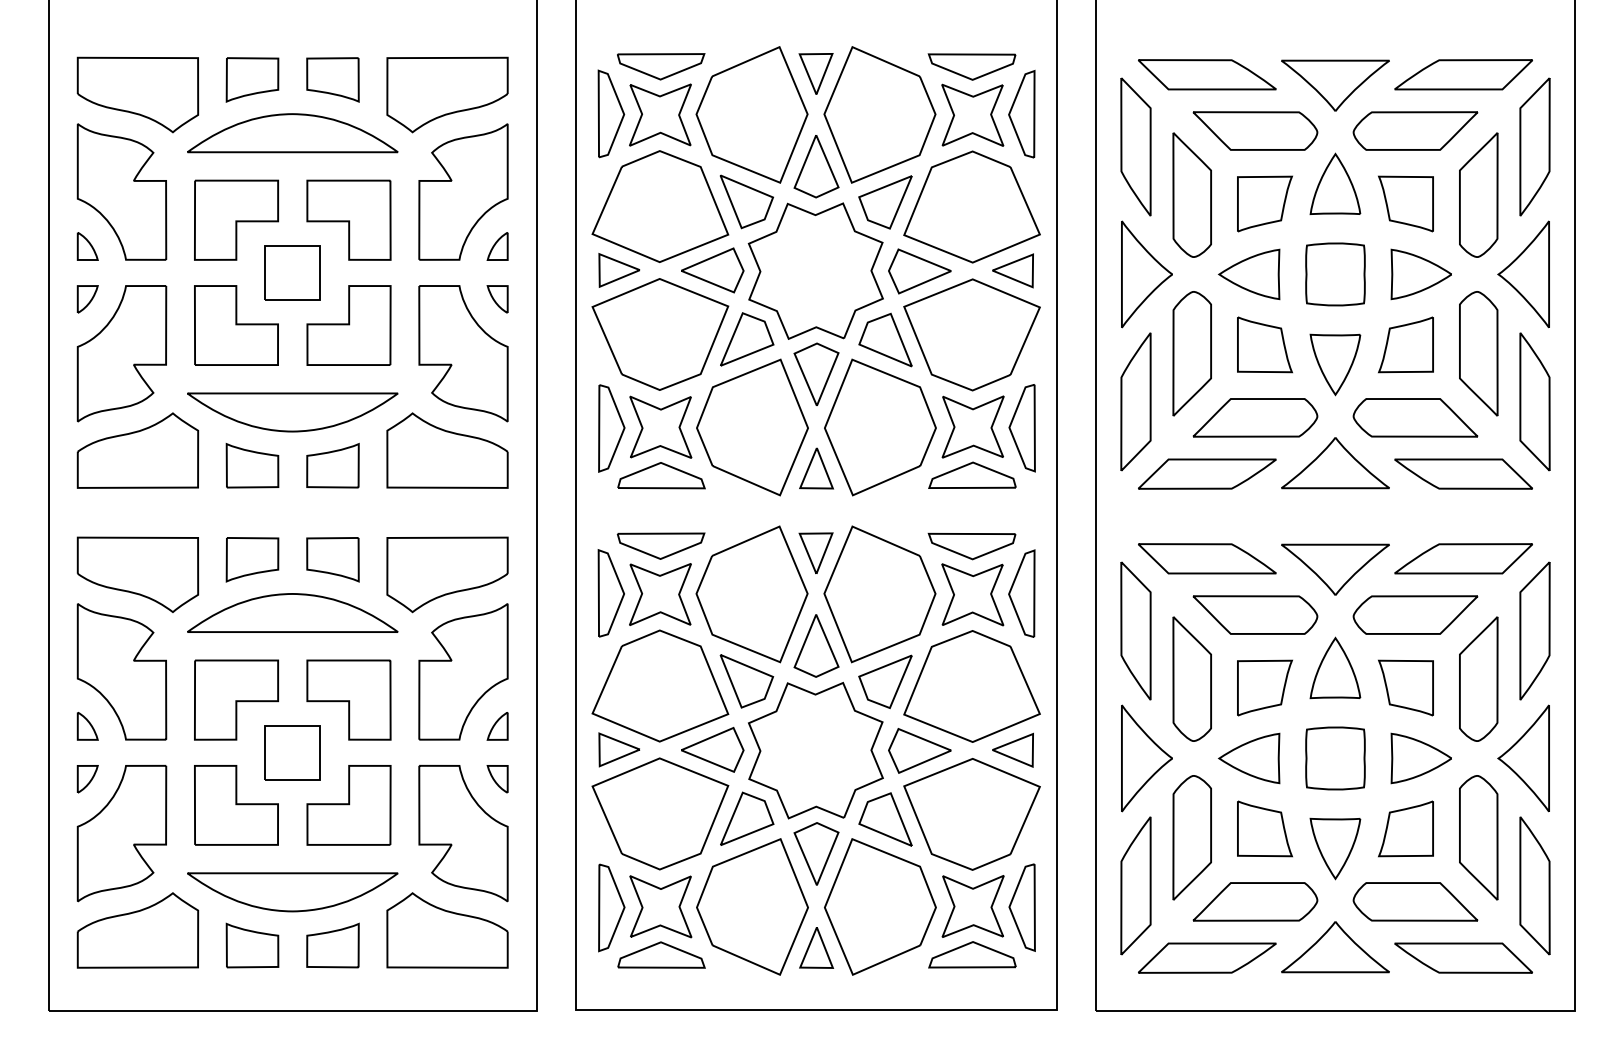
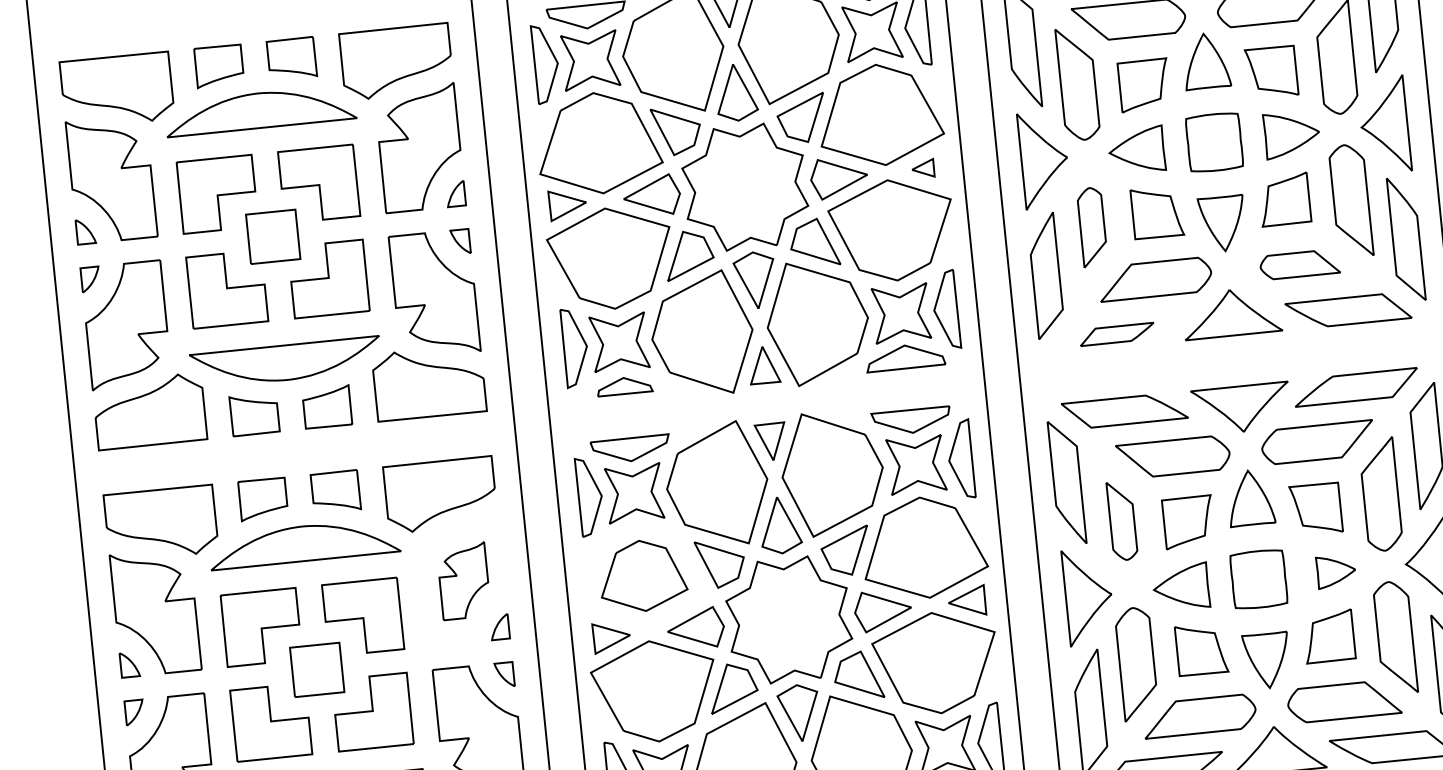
part: (1012, 270) -> (922, 168), size x0.6
part: (1191, 353) -> (1091, 227), size x0.7
part: (1415, 417) -> (1299, 264), size x0.7
part: (1207, 473) -> (1117, 333), size x0.6
part: (661, 475) -> (624, 385), size x0.7
part: (463, 671) -> (463, 580), size x0.6
part: (1191, 678) -> (1121, 520), size x0.7
part: (660, 685) -> (642, 575), size x0.7
part: (1420, 758) -> (1335, 571), size x0.7

